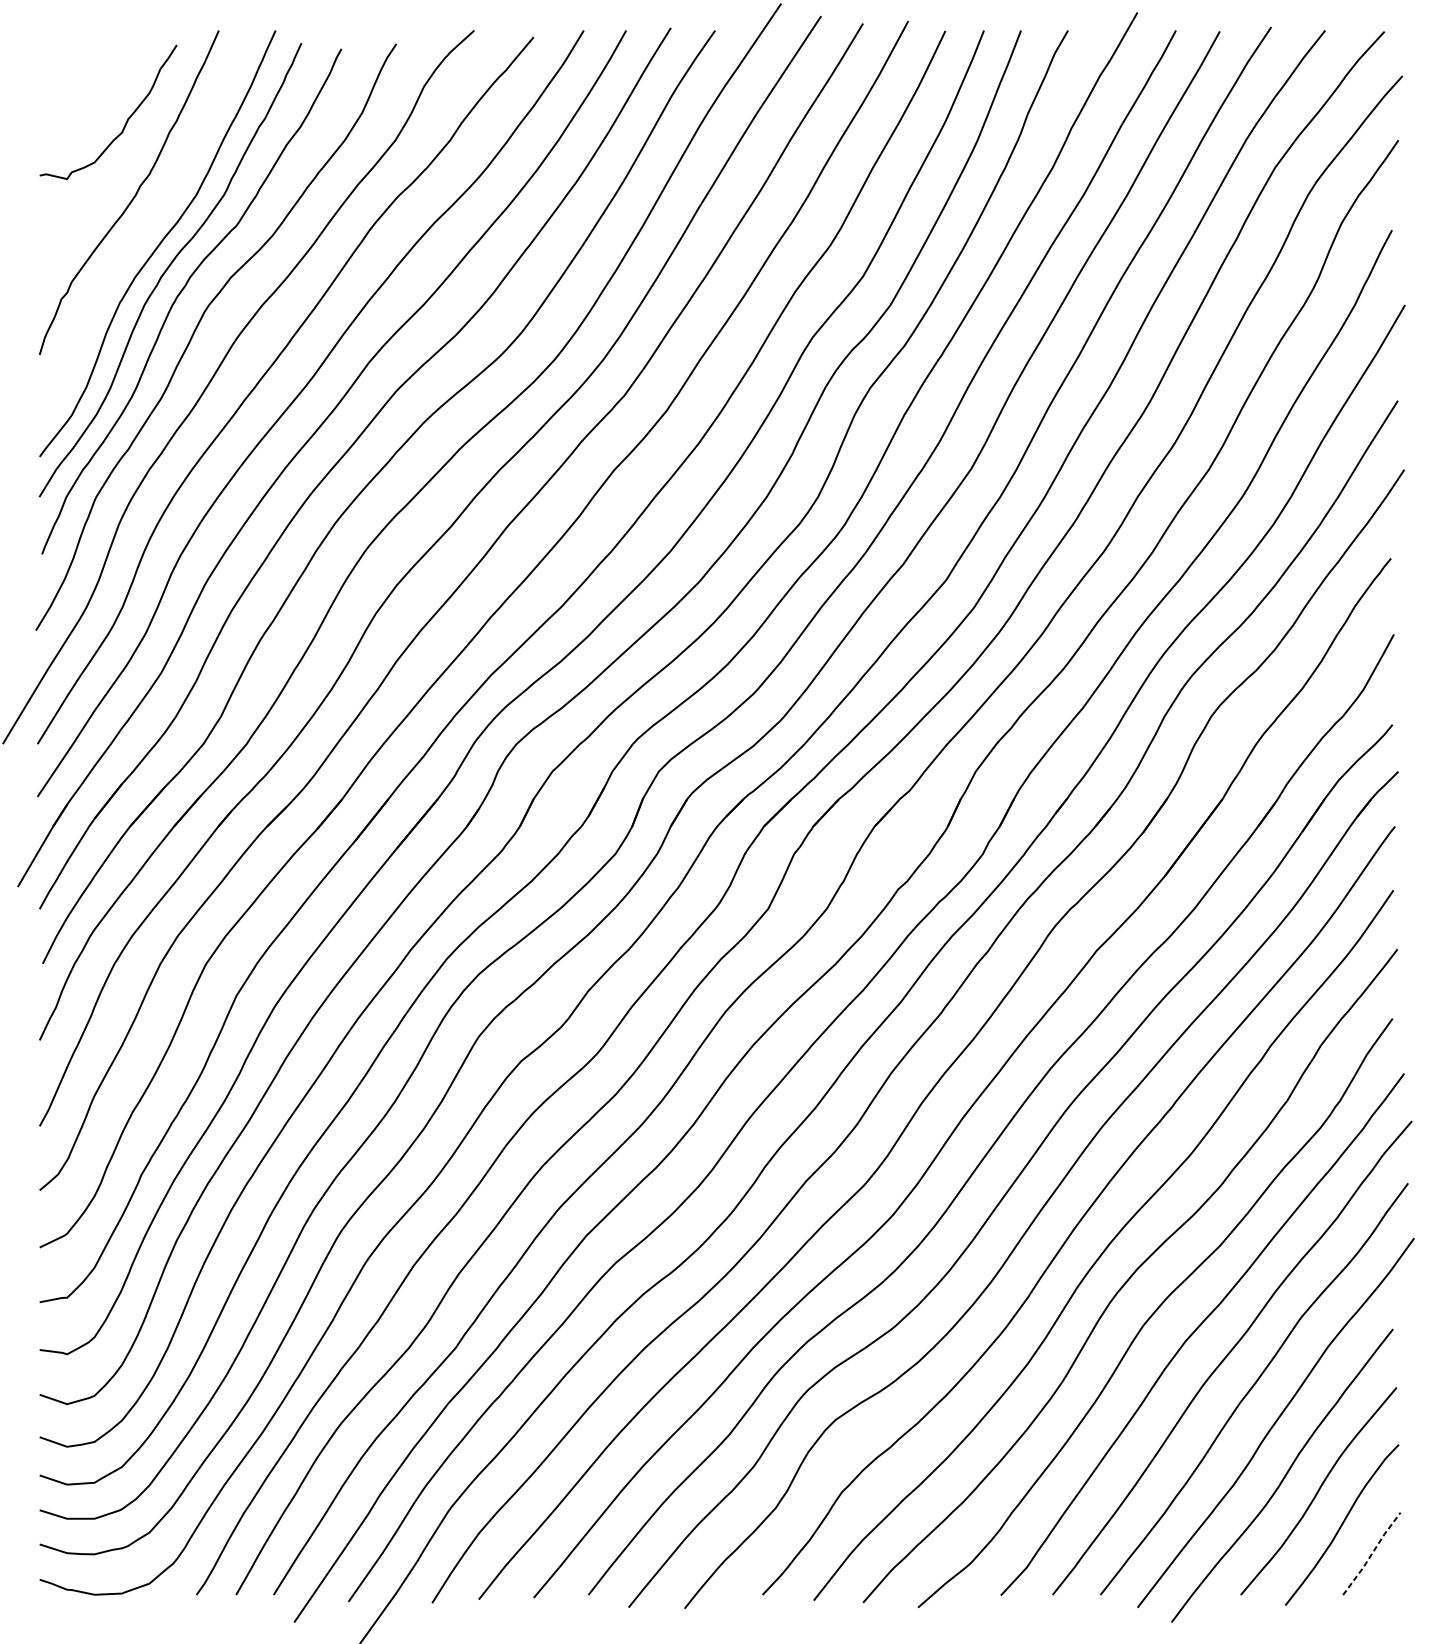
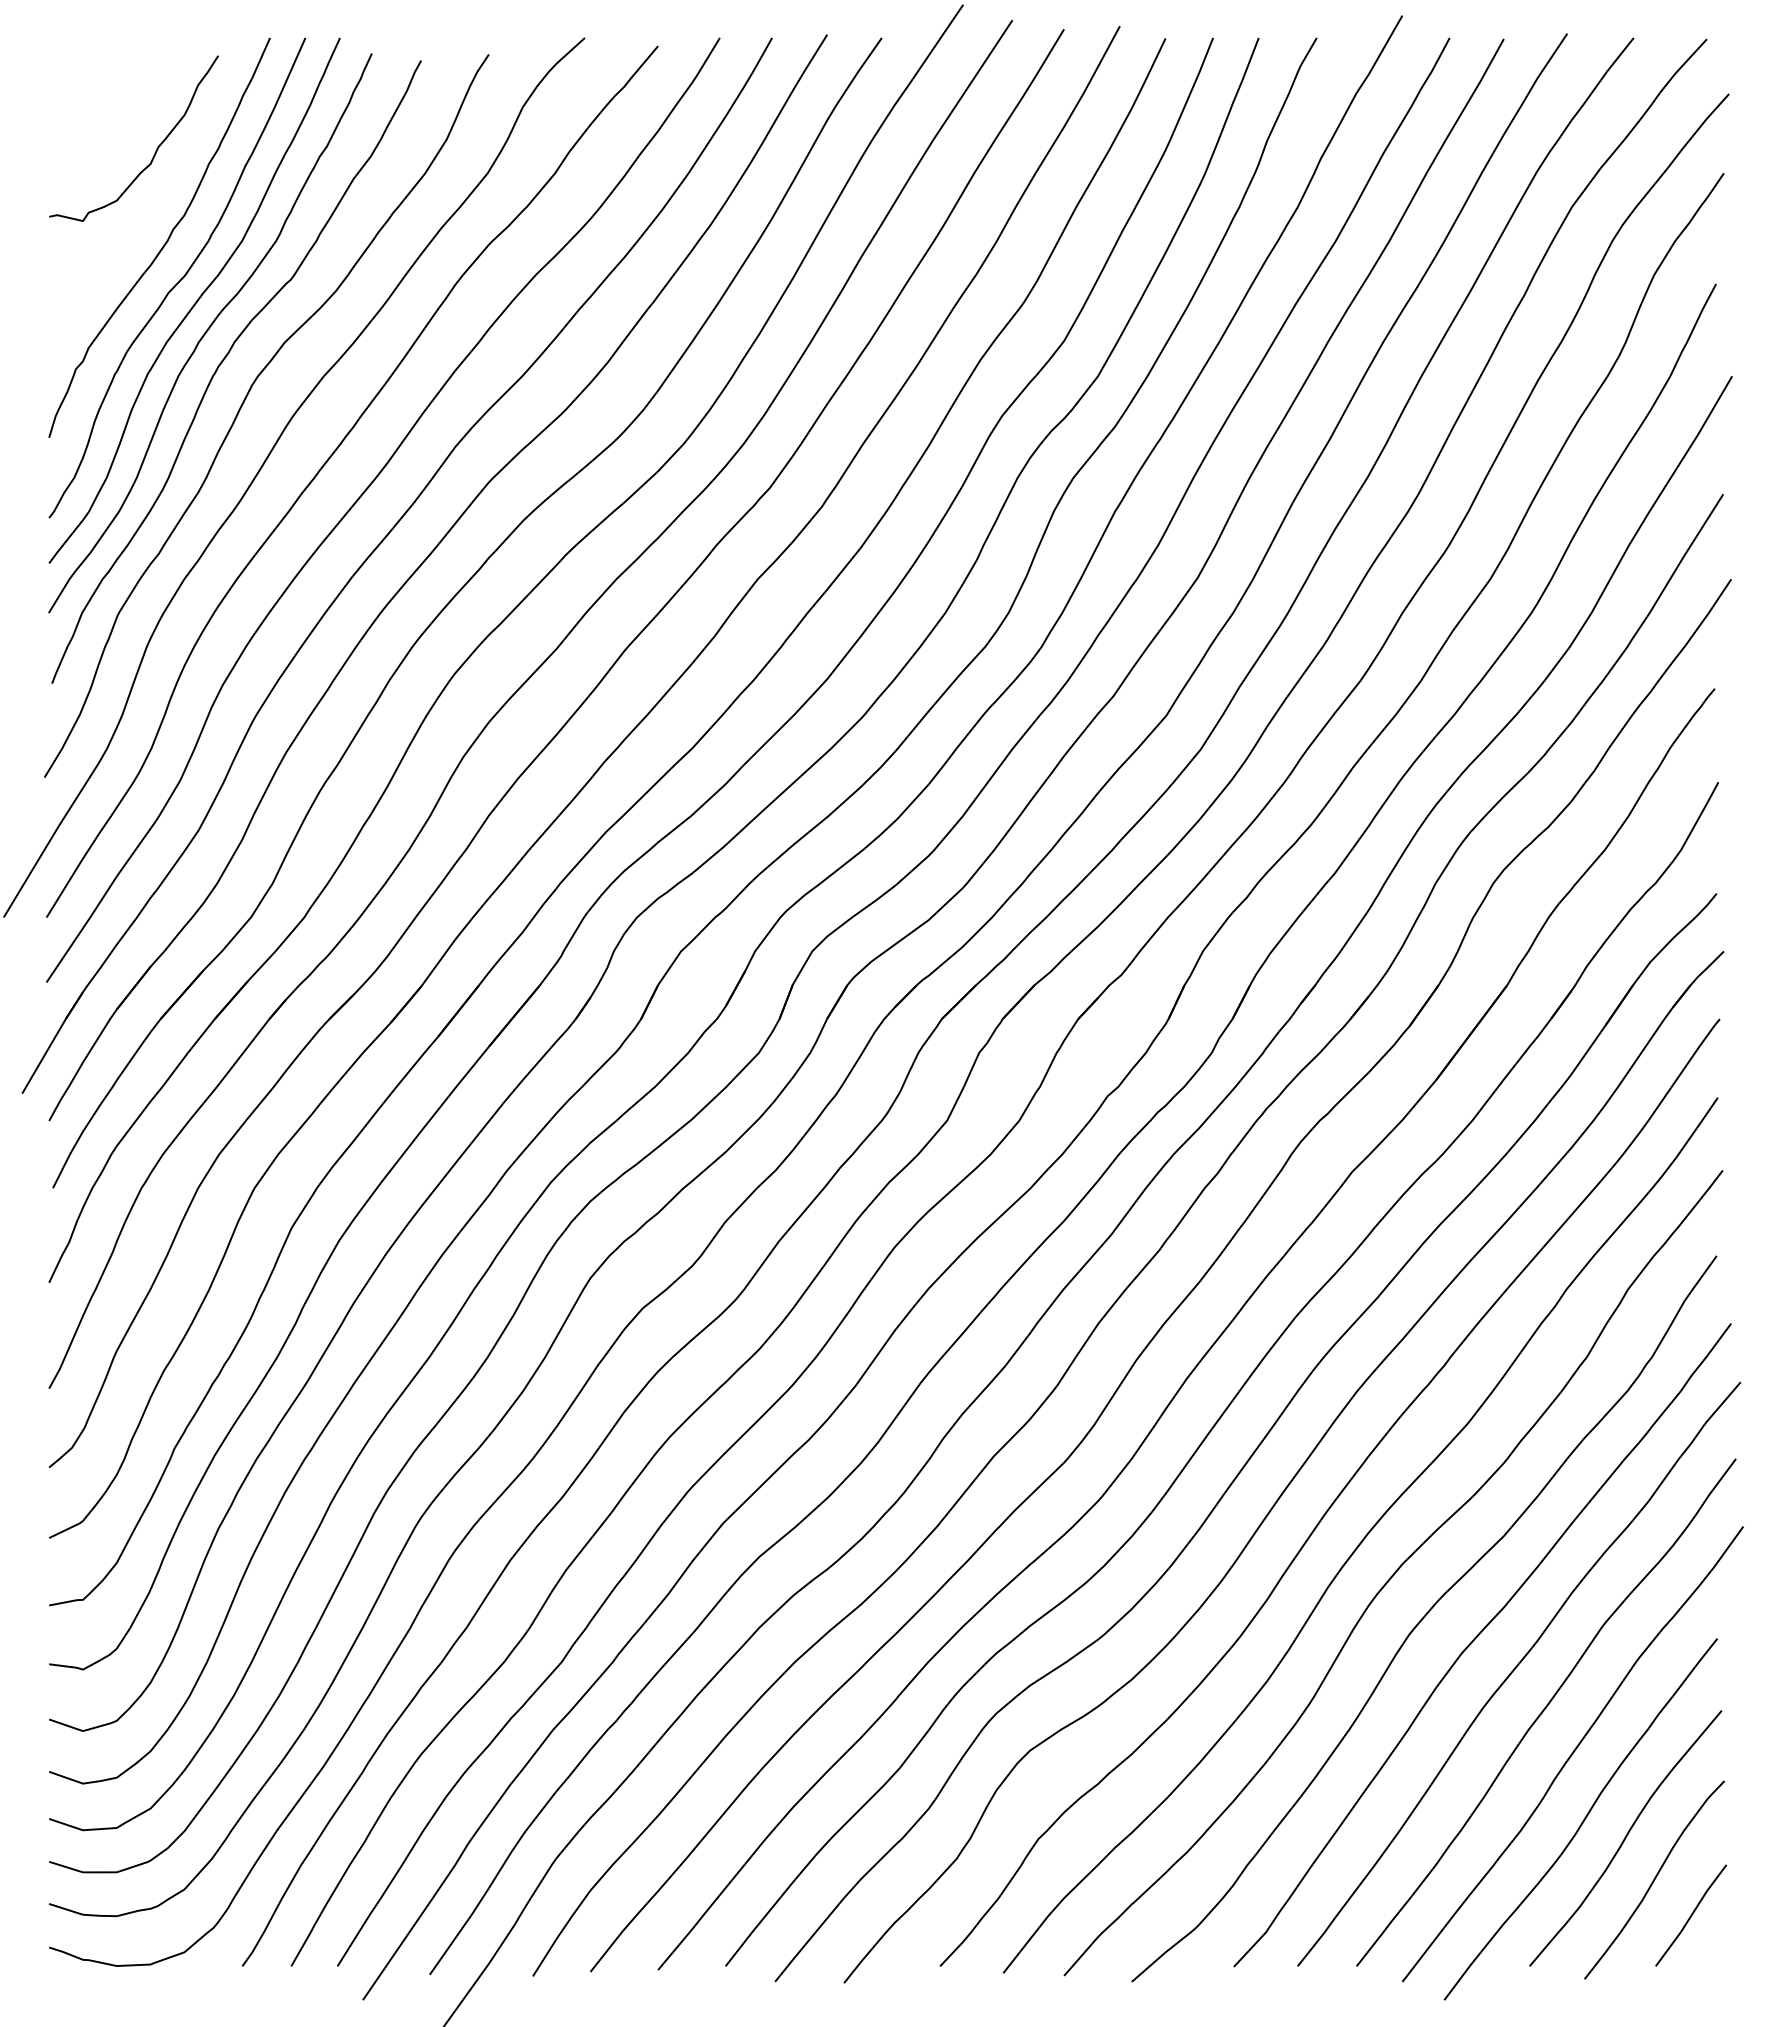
curve: (146, 226) -> (180, 279), added
line: (1372, 1553) -> (1691, 1915), dashed -> solid

